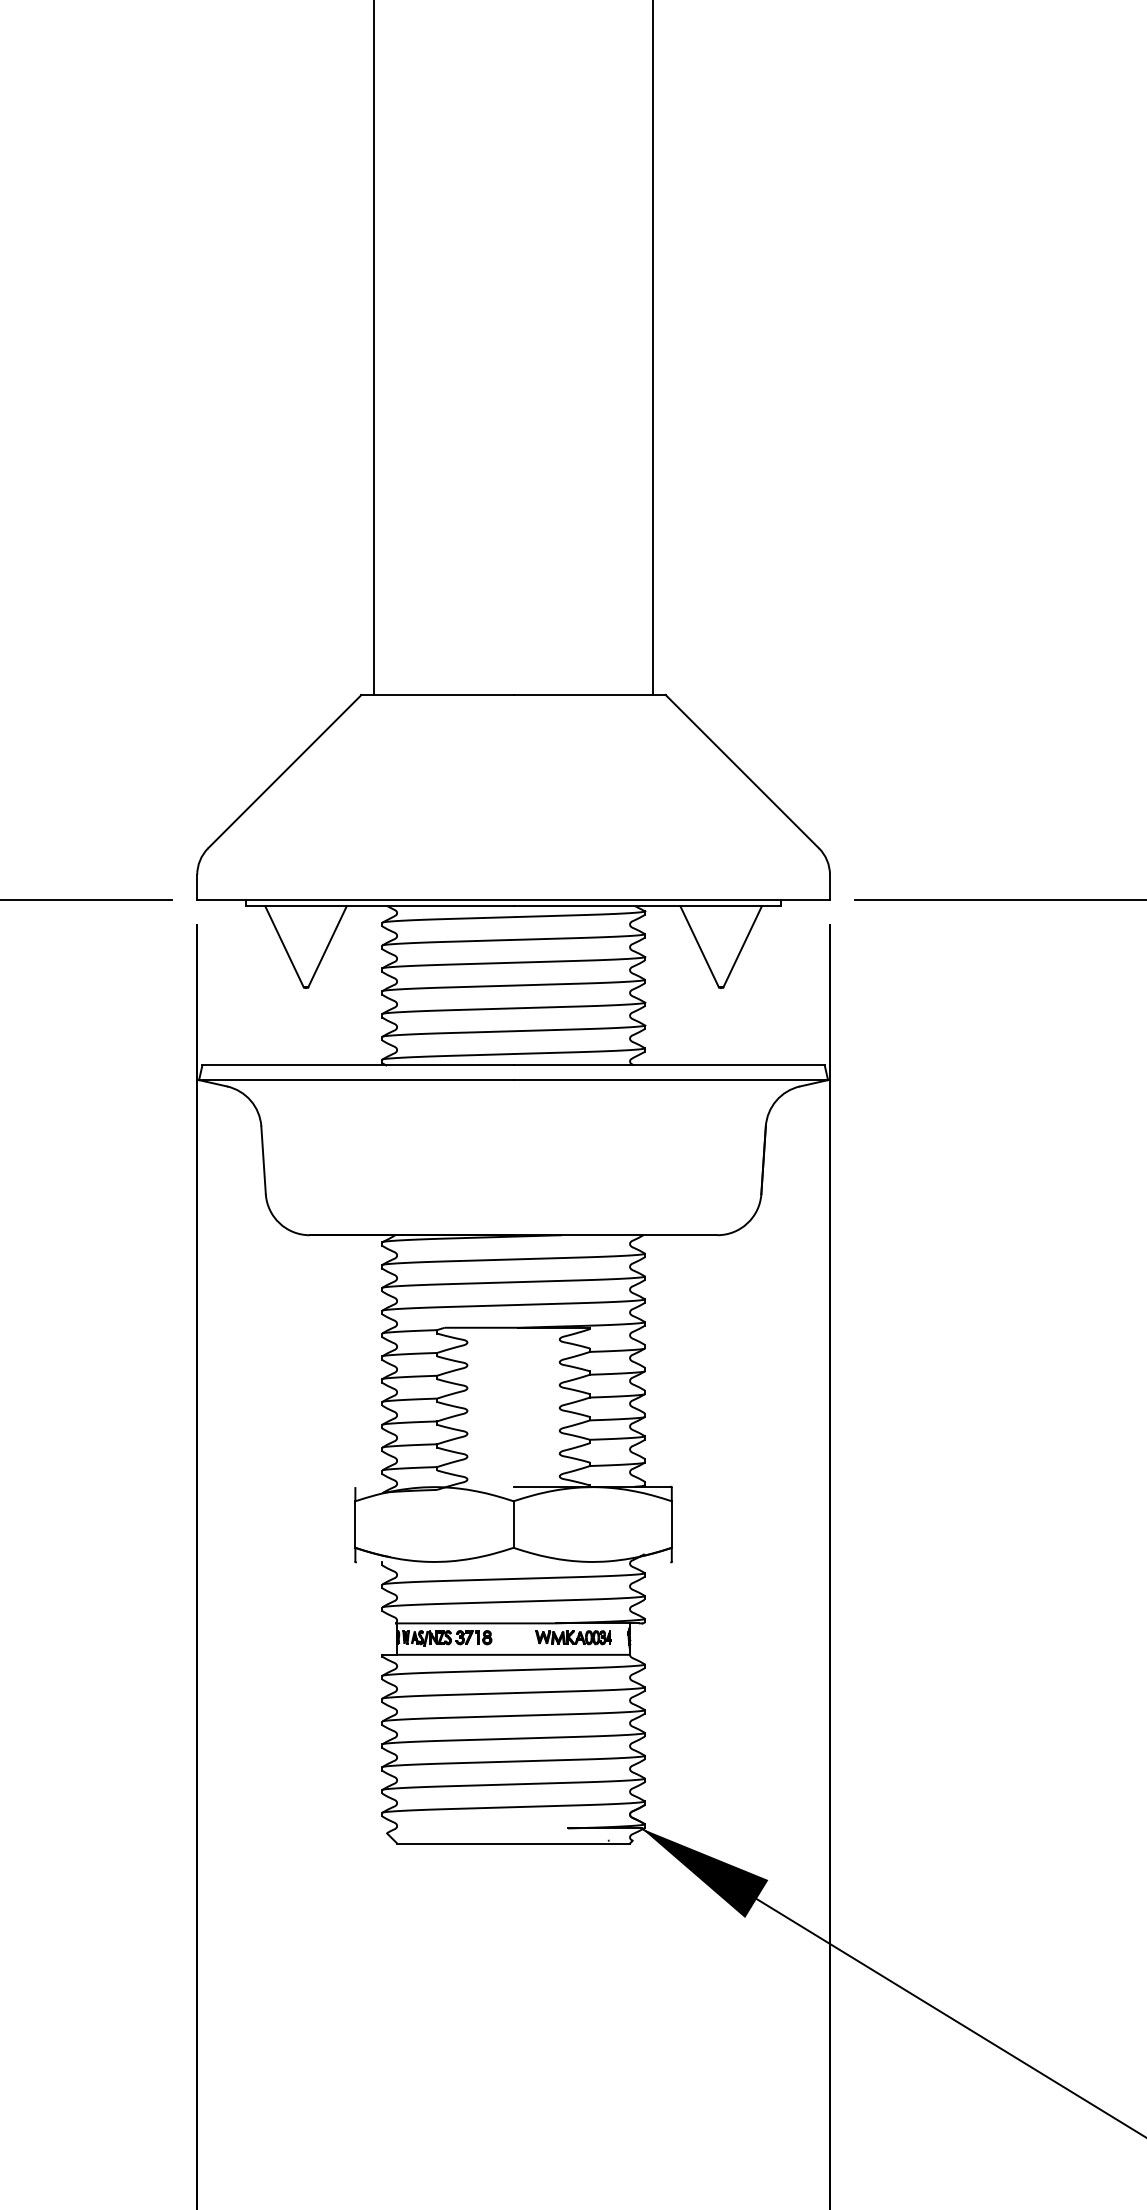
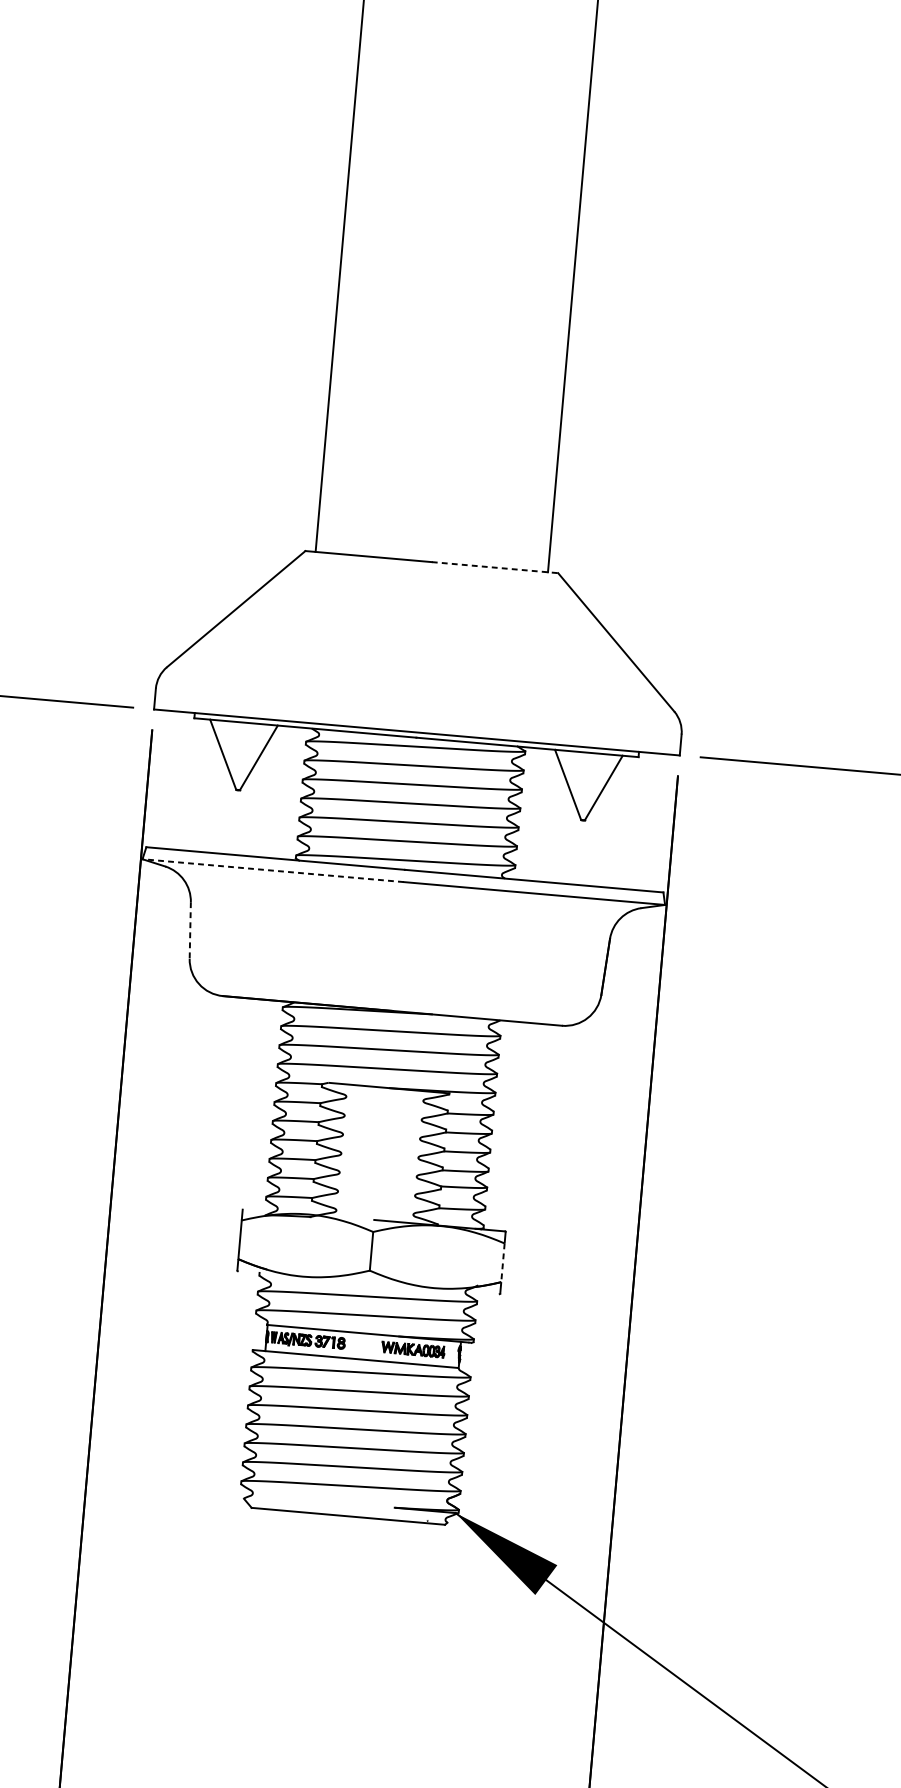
line: (590, 695) -> (495, 568), solid -> dashed
line: (355, 1080) -> (272, 870), solid -> dashed
line: (263, 1160) -> (190, 930), solid -> dashed
line: (671, 1525) -> (502, 1263), solid -> dashed

